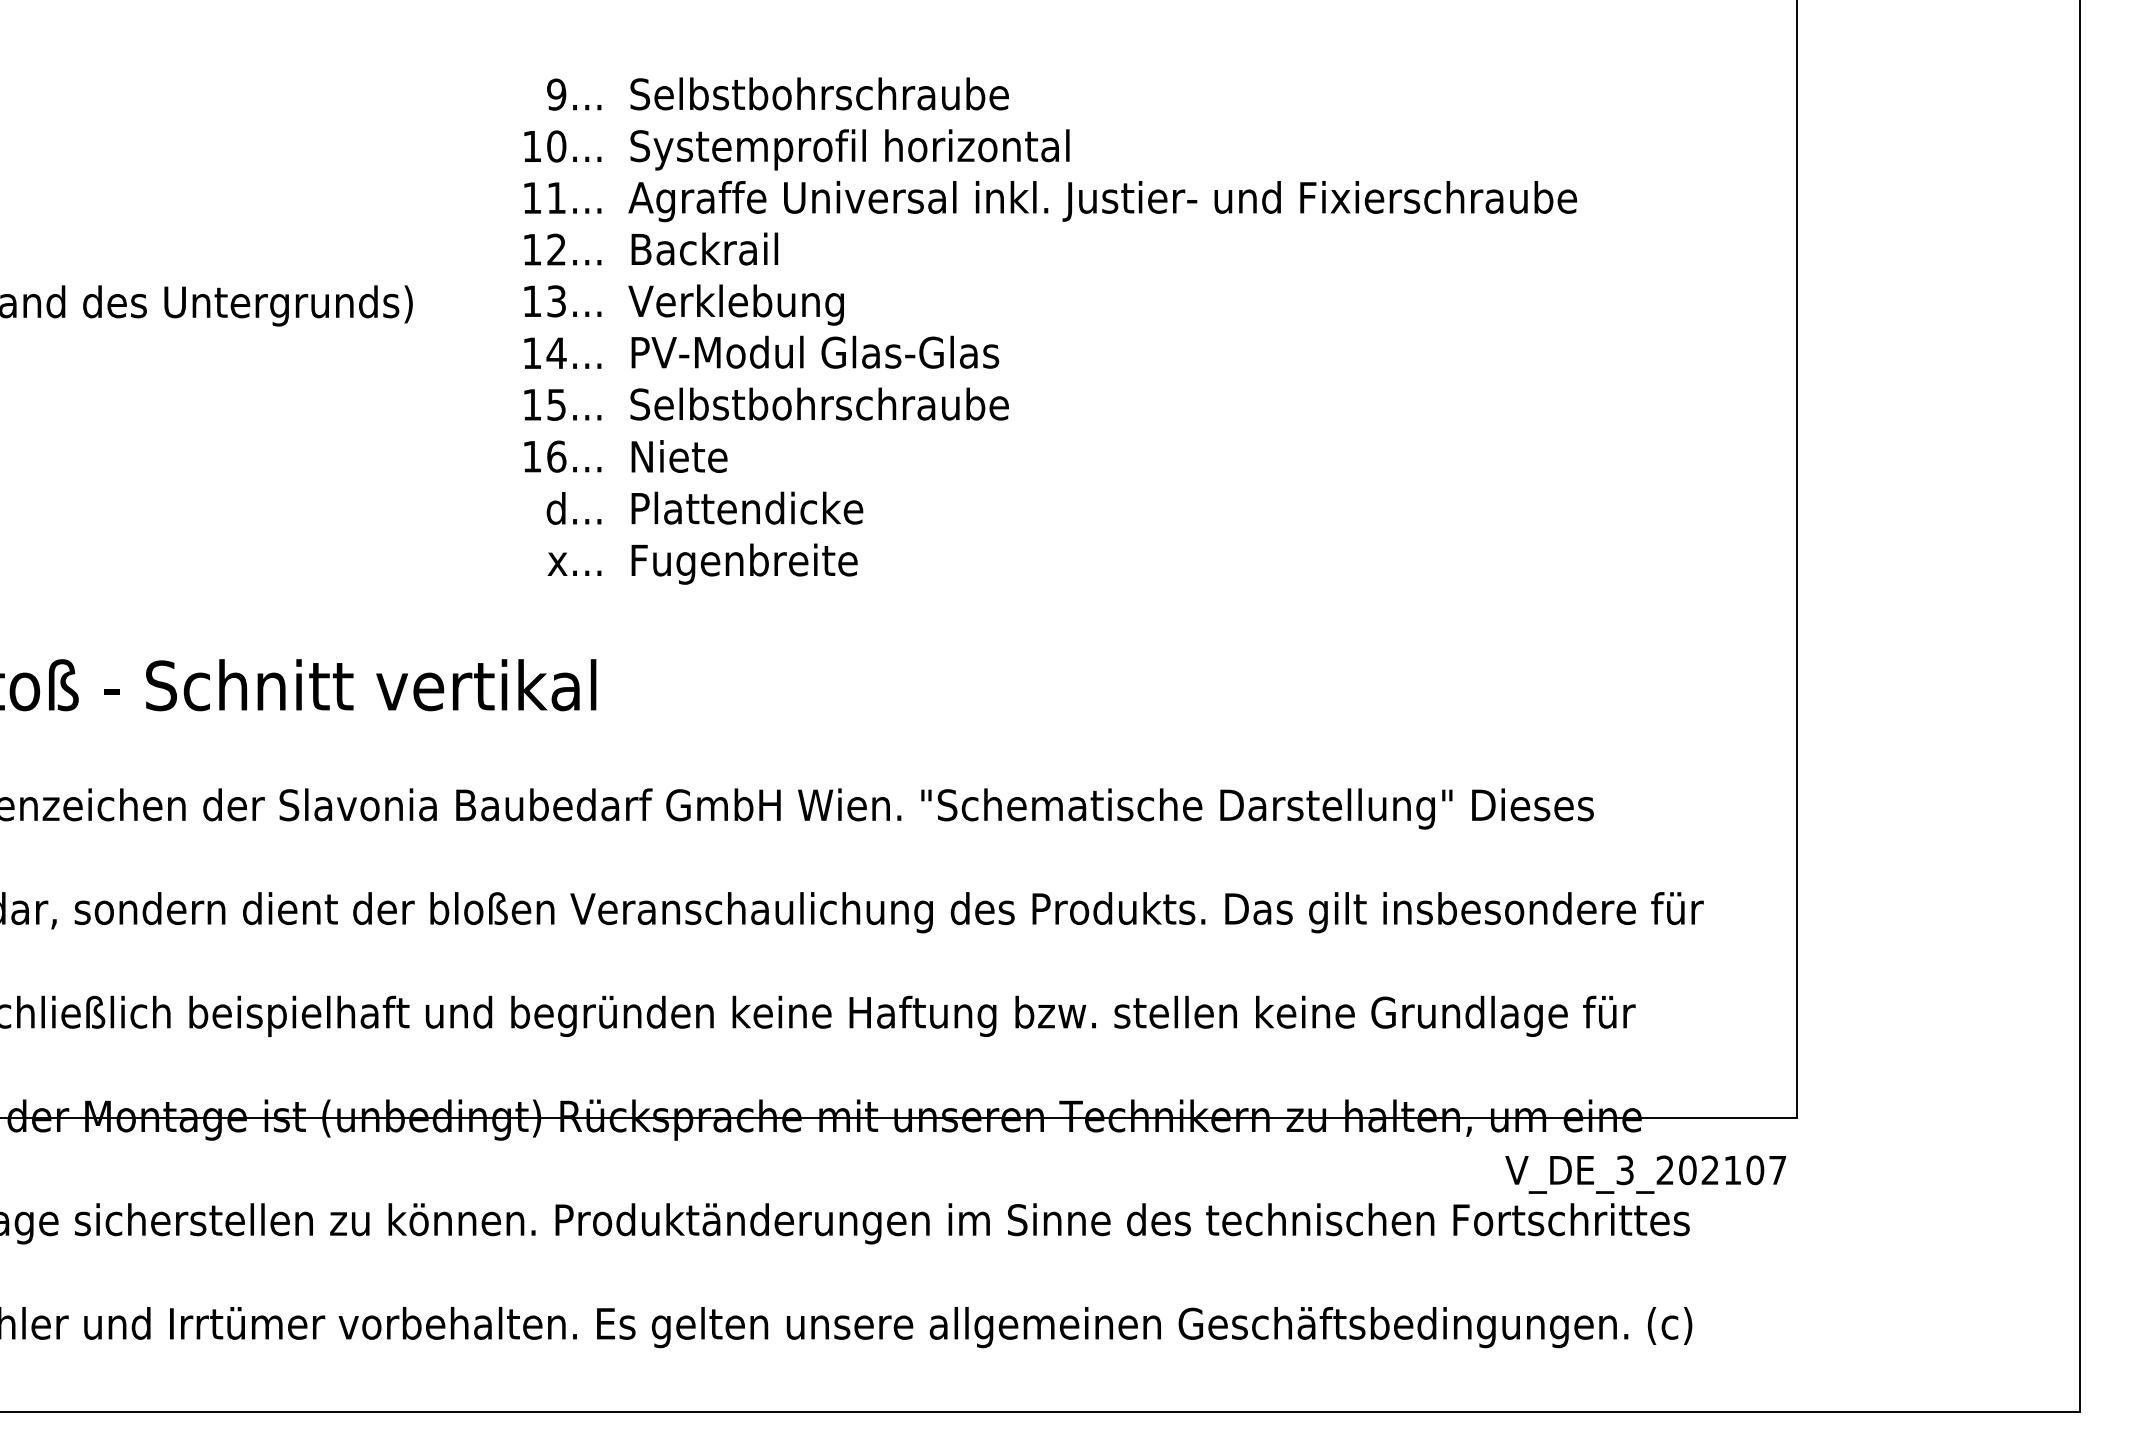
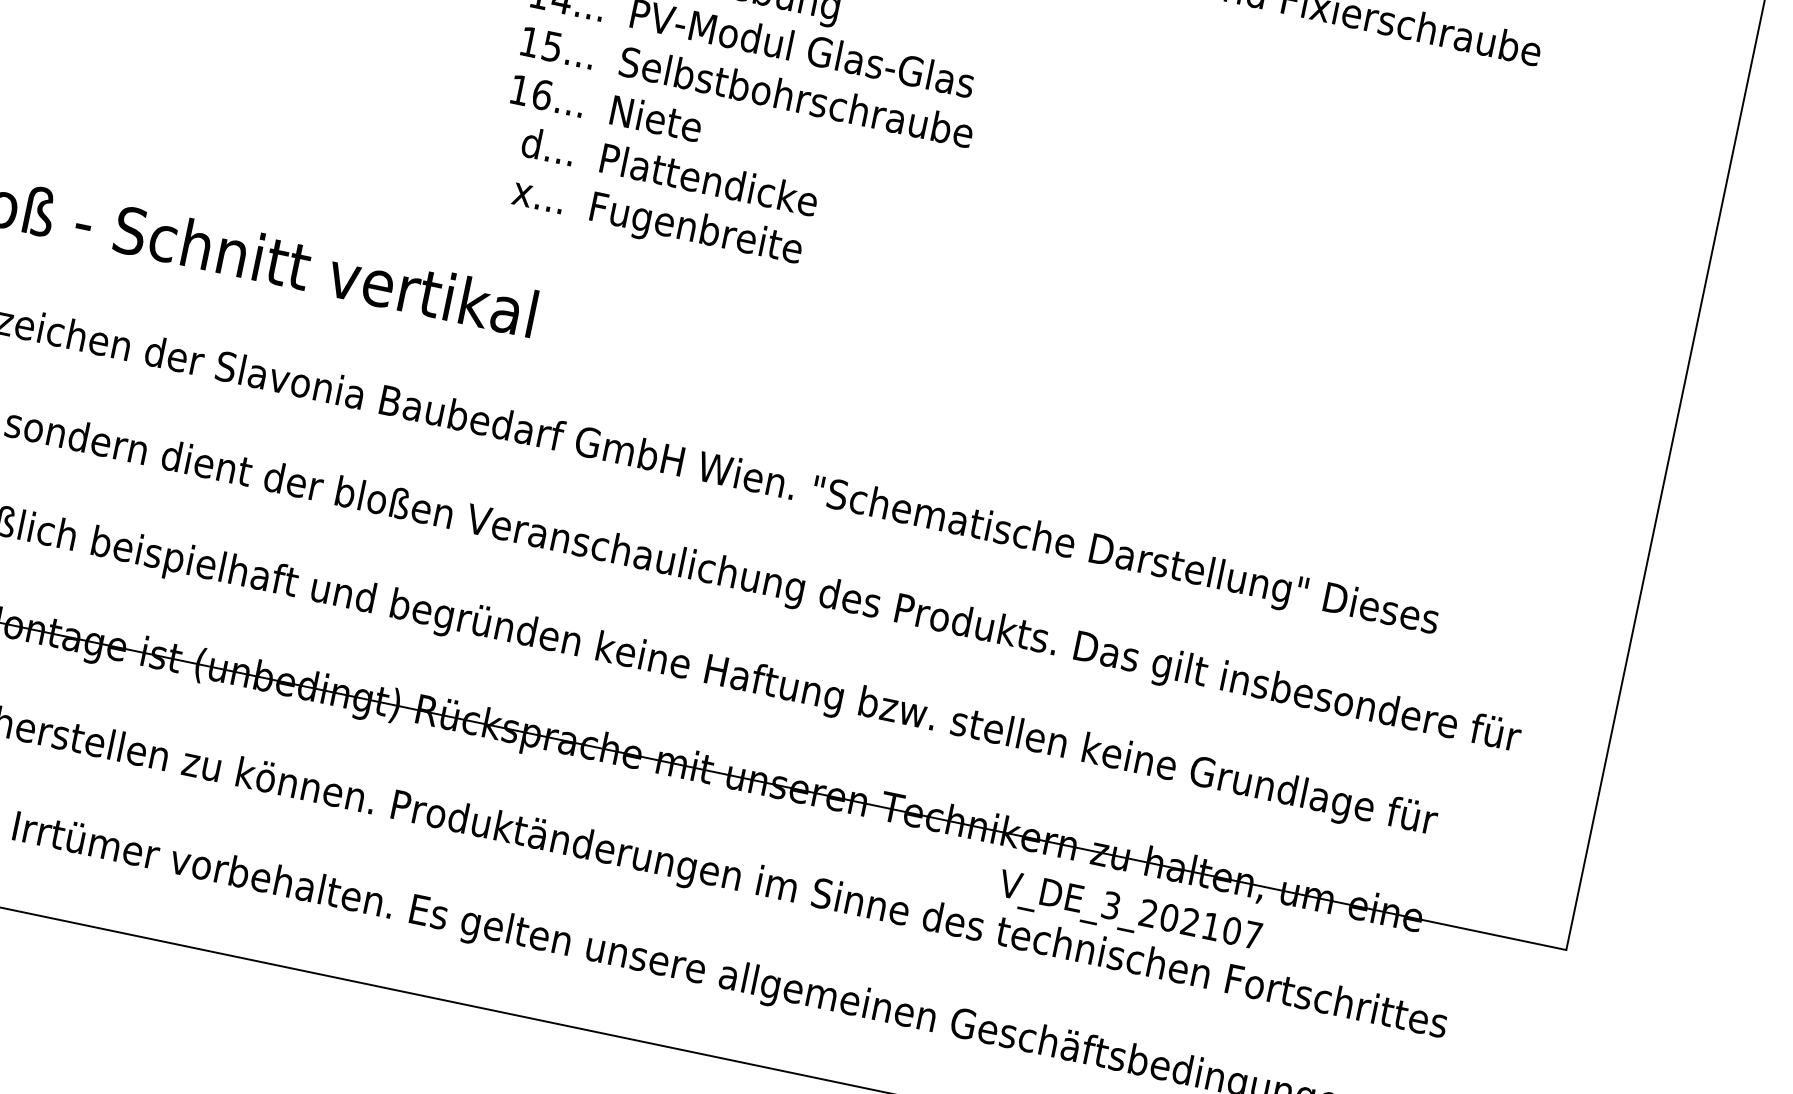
text: (1645, 1174) -> (1129, 913), moved

